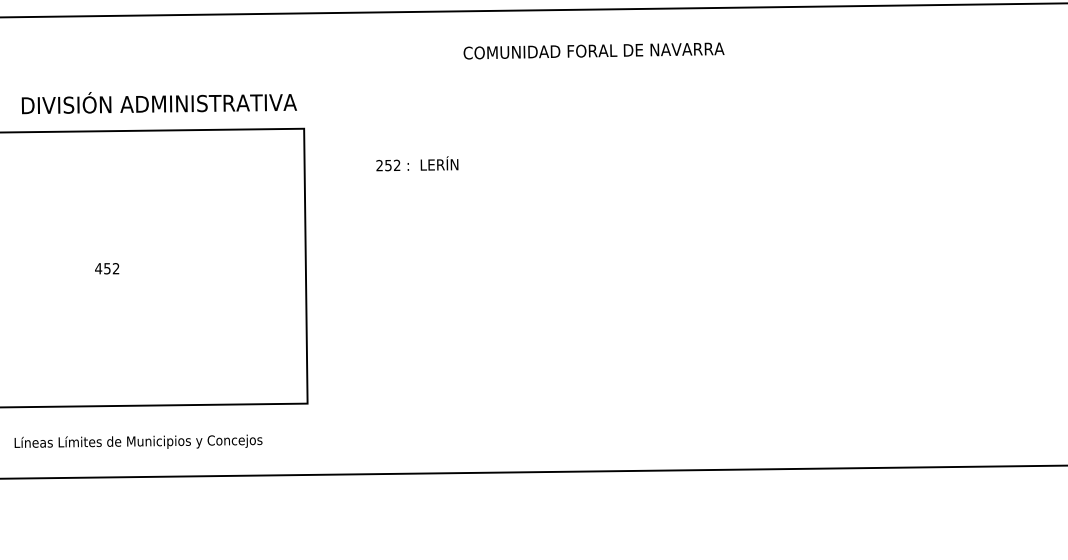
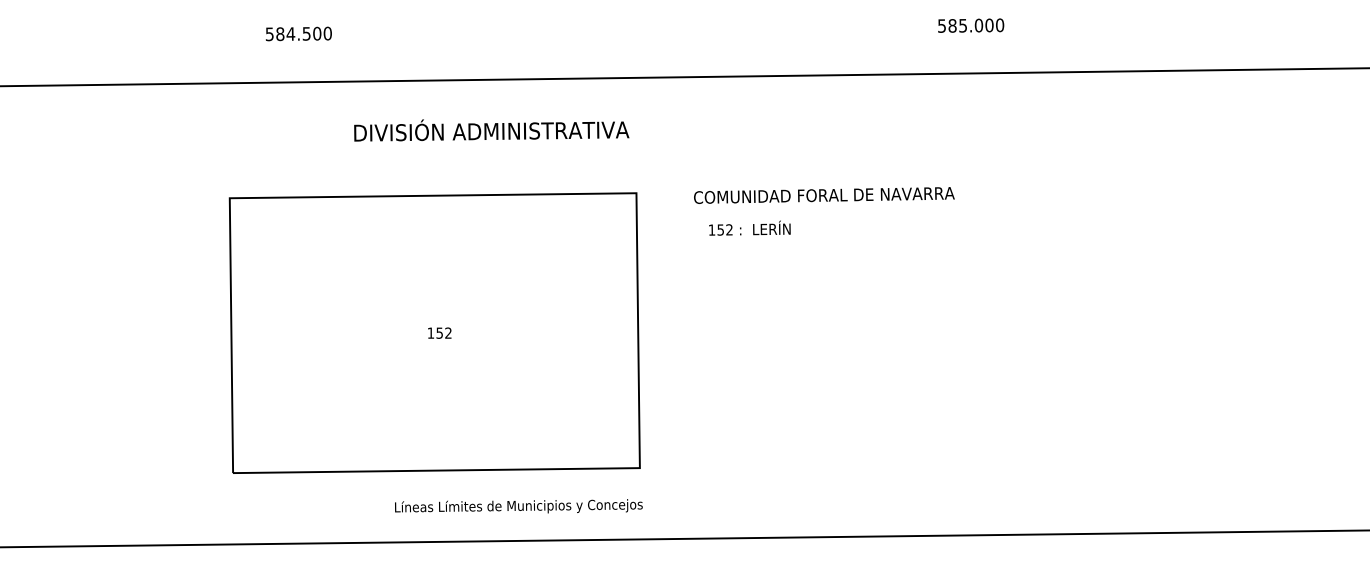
text: (594, 51) -> (824, 195), moved
text: (159, 103) -> (491, 130), moved
text: (379, 165) -> (711, 229), 252 -> 152
text: (98, 268) -> (430, 332), 452 -> 152
text: (138, 442) -> (518, 506), moved

